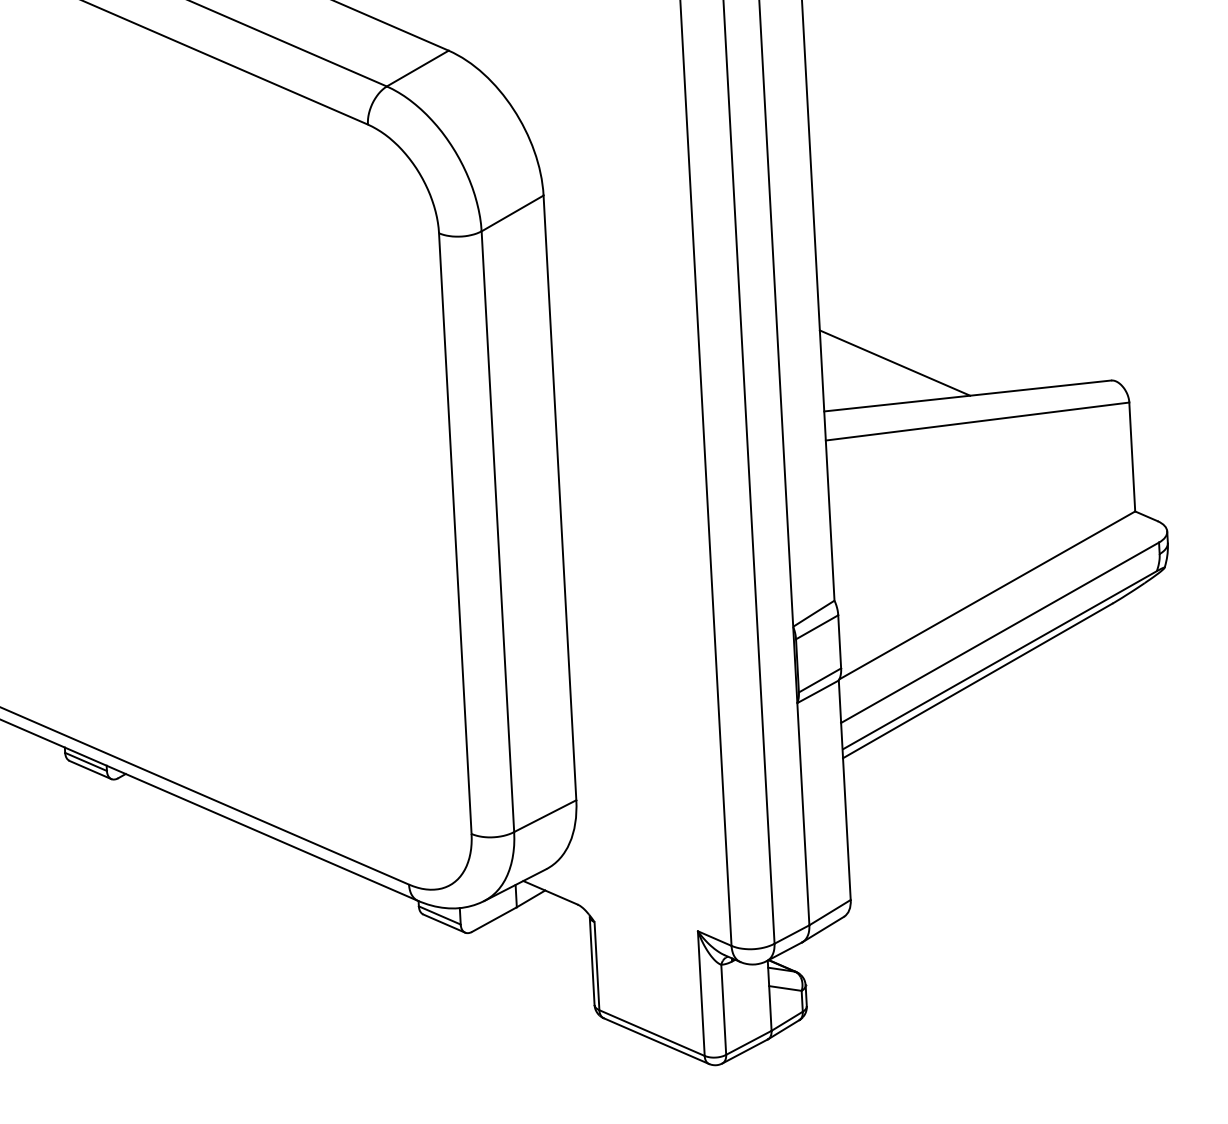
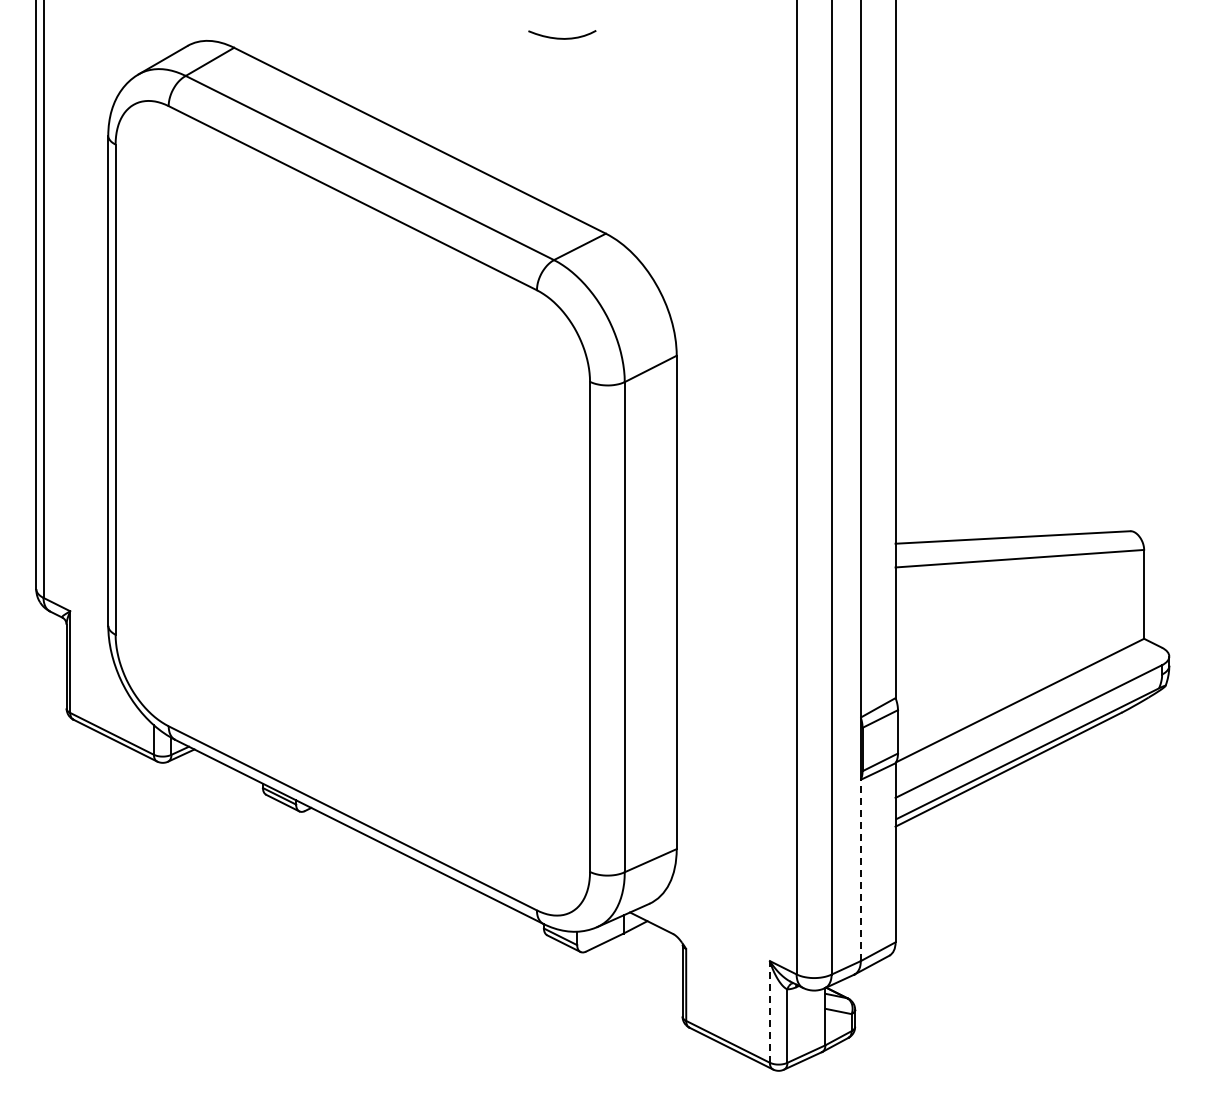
line: (895, 363) -> (955, 507), removed
line: (802, 814) -> (860, 870), solid -> dashed
line: (700, 993) -> (769, 1011), solid -> dashed

